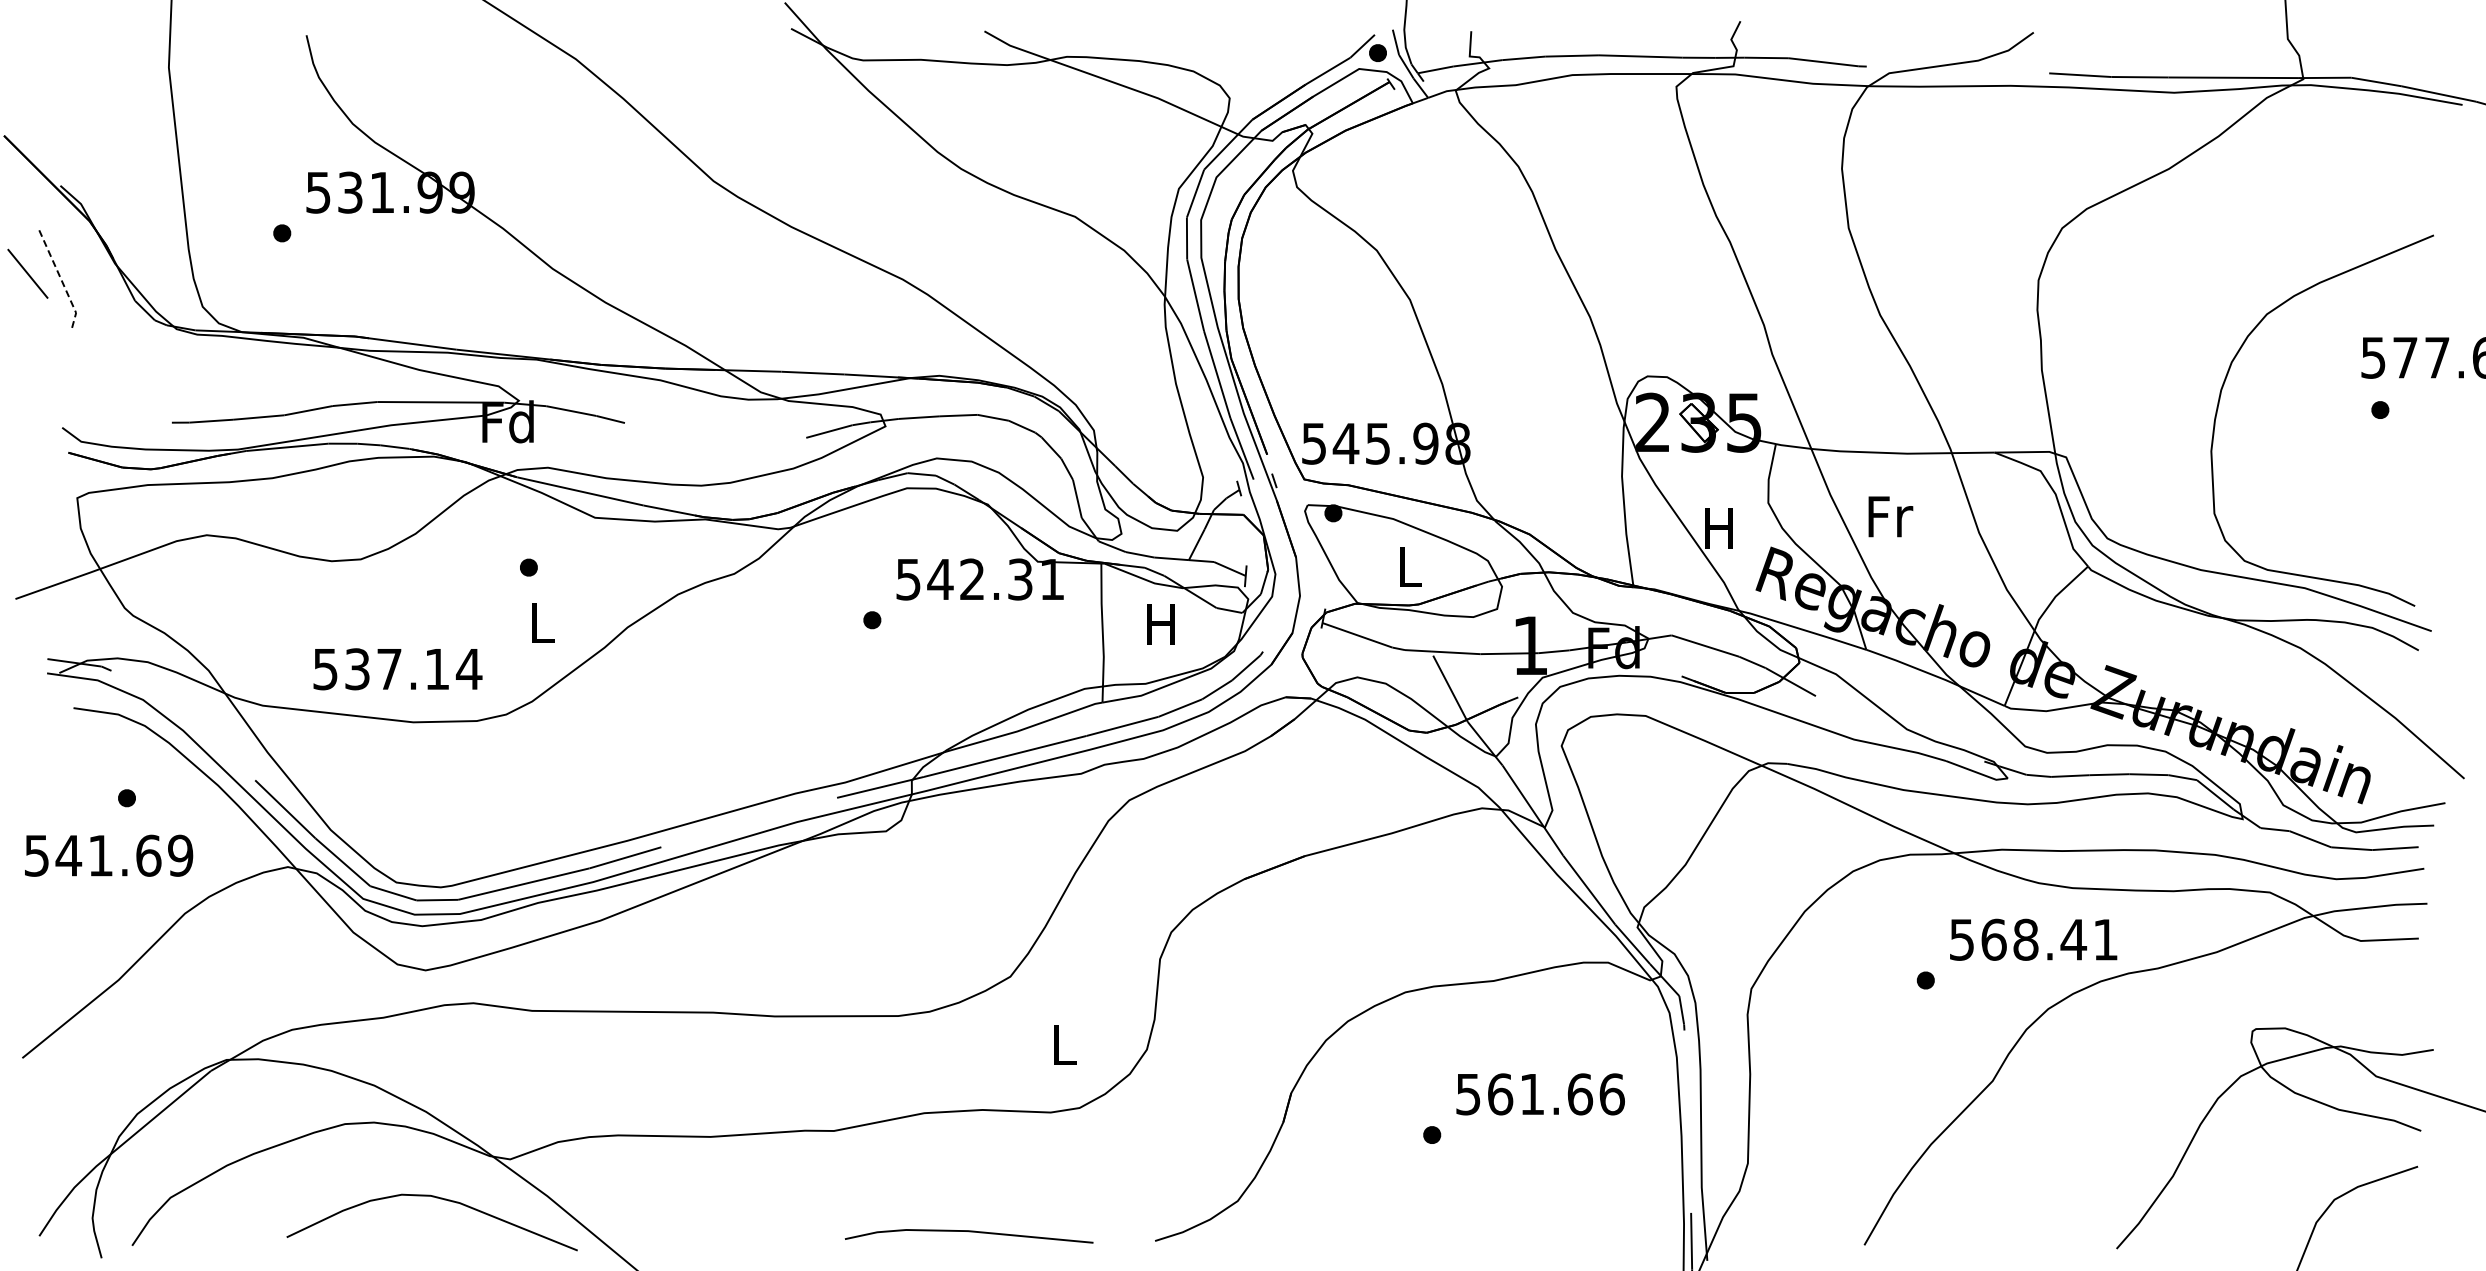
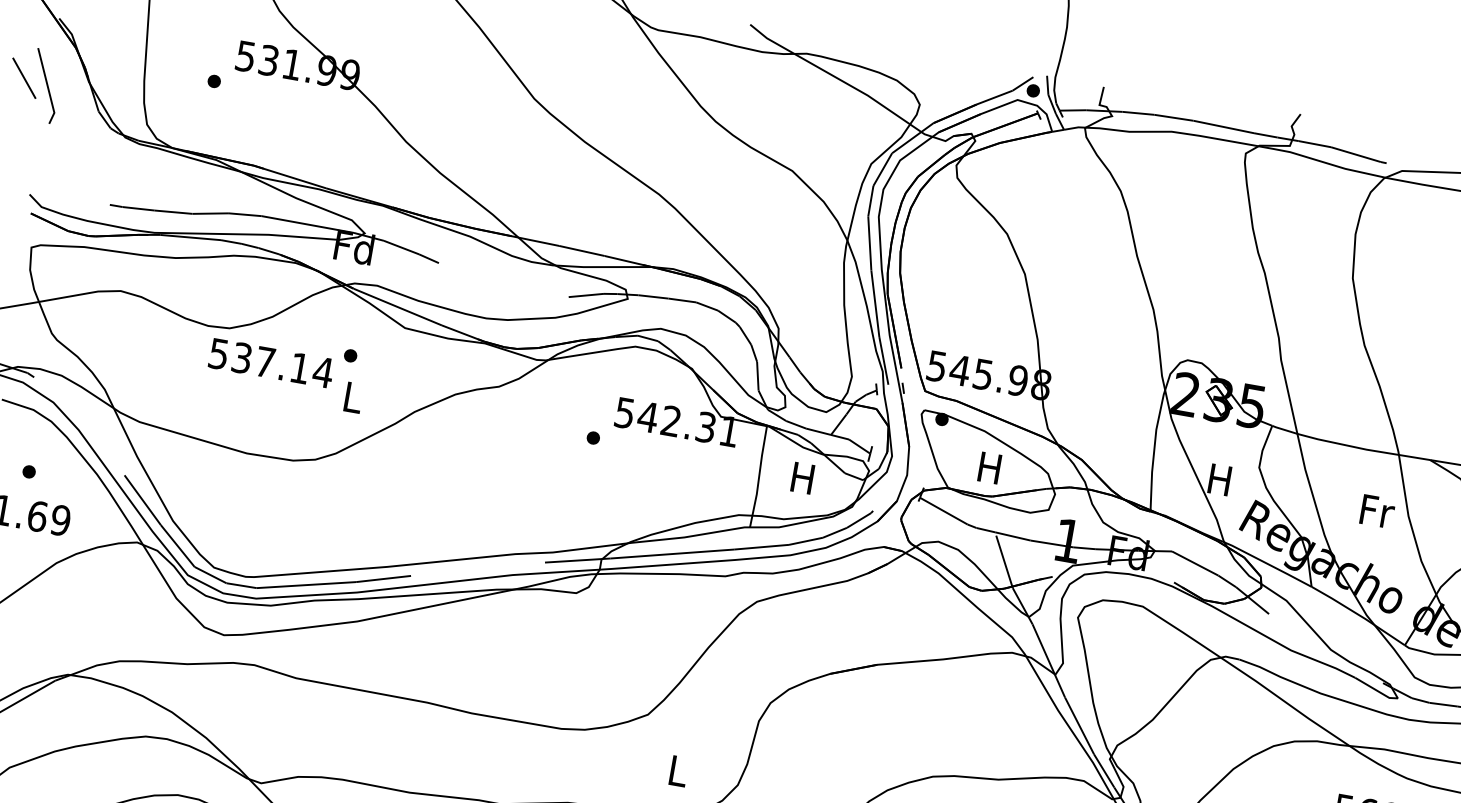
line: (61, 280) -> (47, 87), dashed -> solid
text: (1890, 516) -> (1377, 511), moved
text: (1408, 566) -> (989, 467), L -> H
text: (397, 669) -> (271, 363), moved

